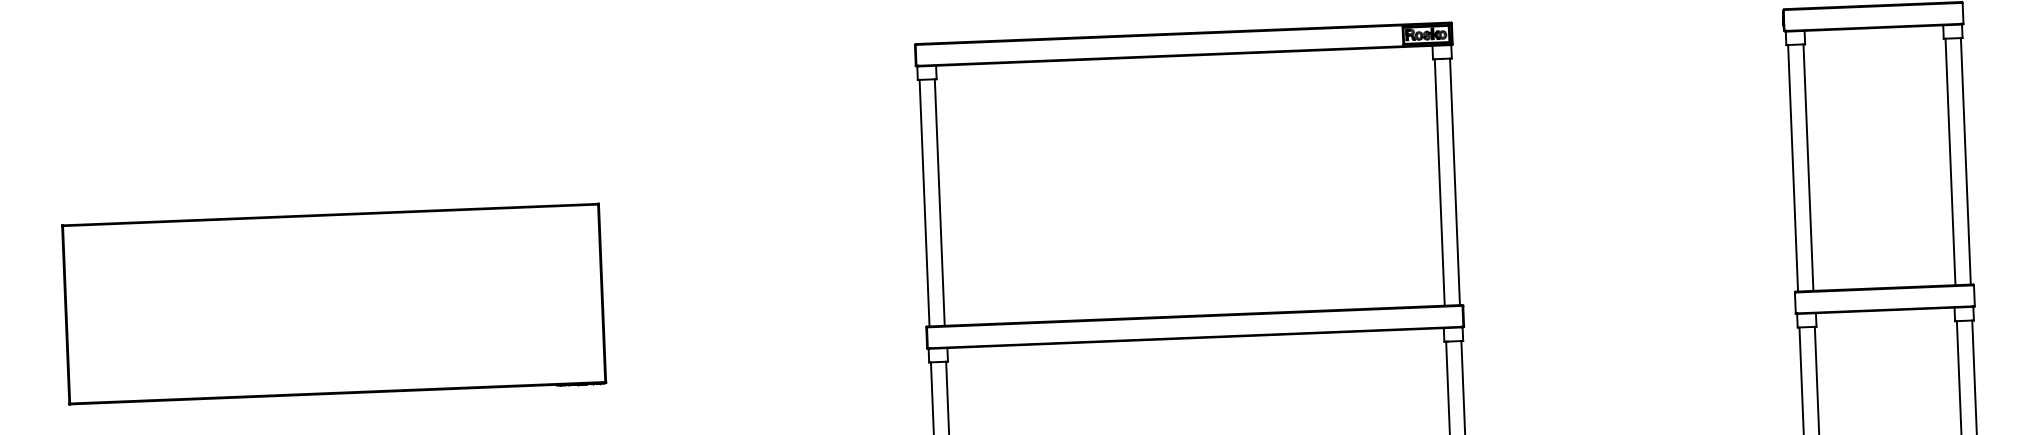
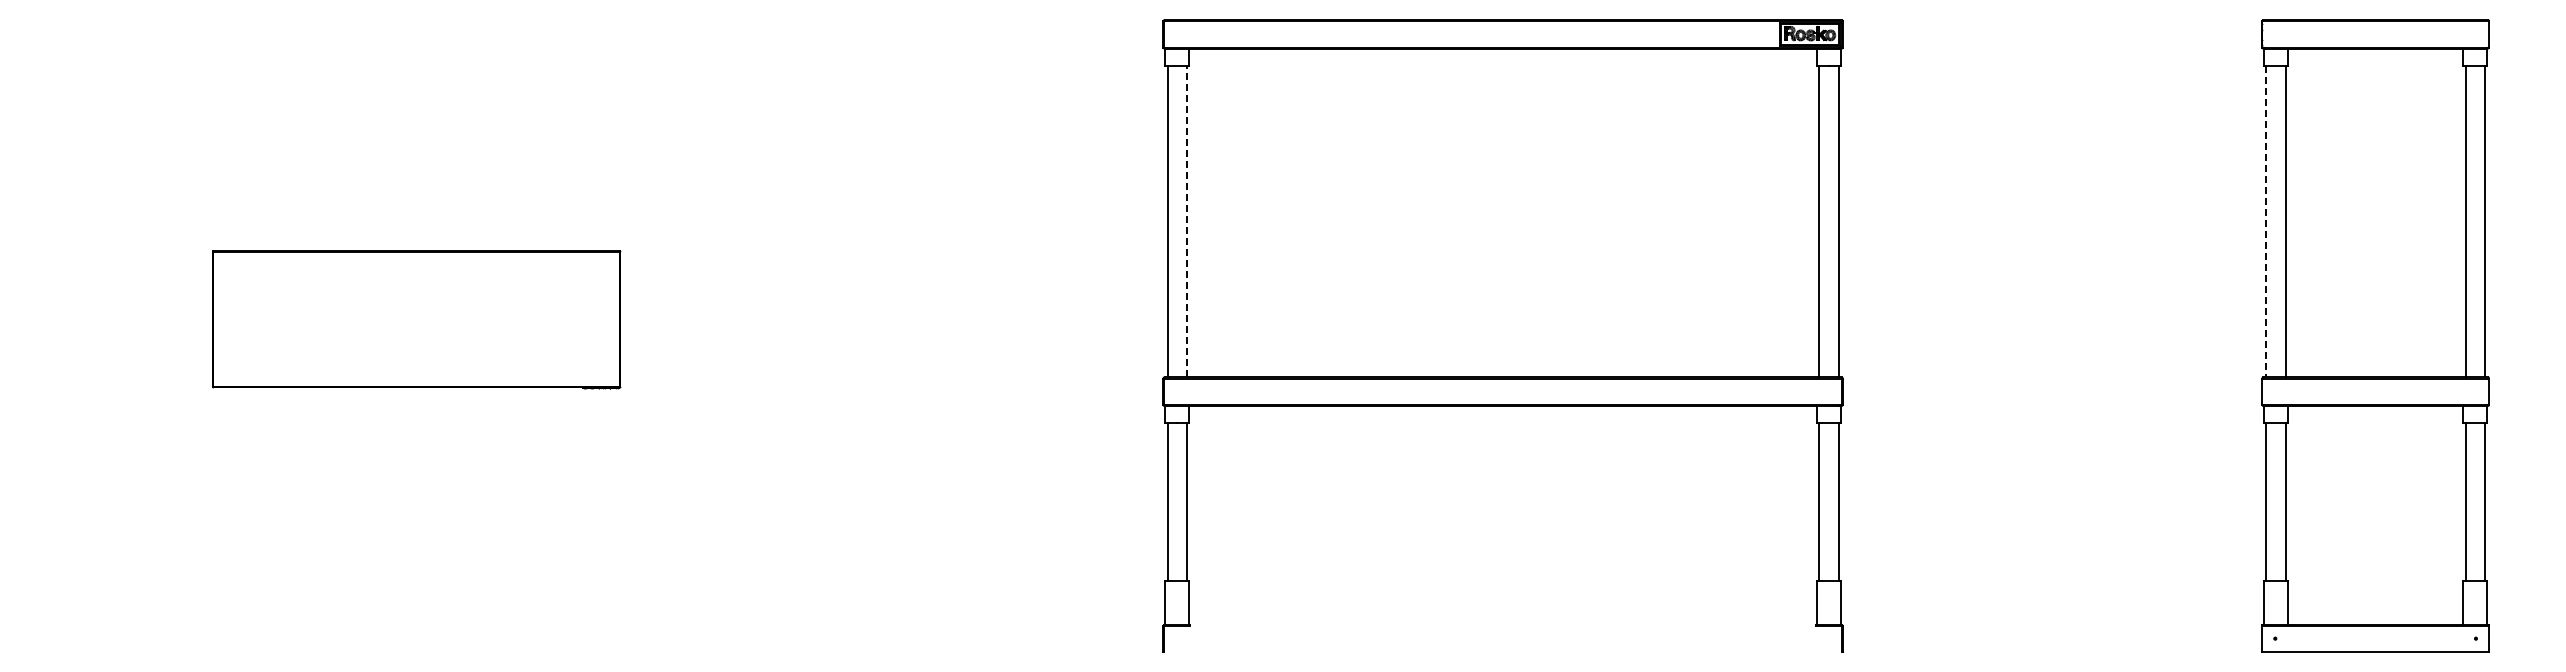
line: (1793, 168) -> (2266, 221), solid -> dashed
line: (939, 202) -> (1186, 221), solid -> dashed
part: (334, 304) -> (416, 319), size x0.6

